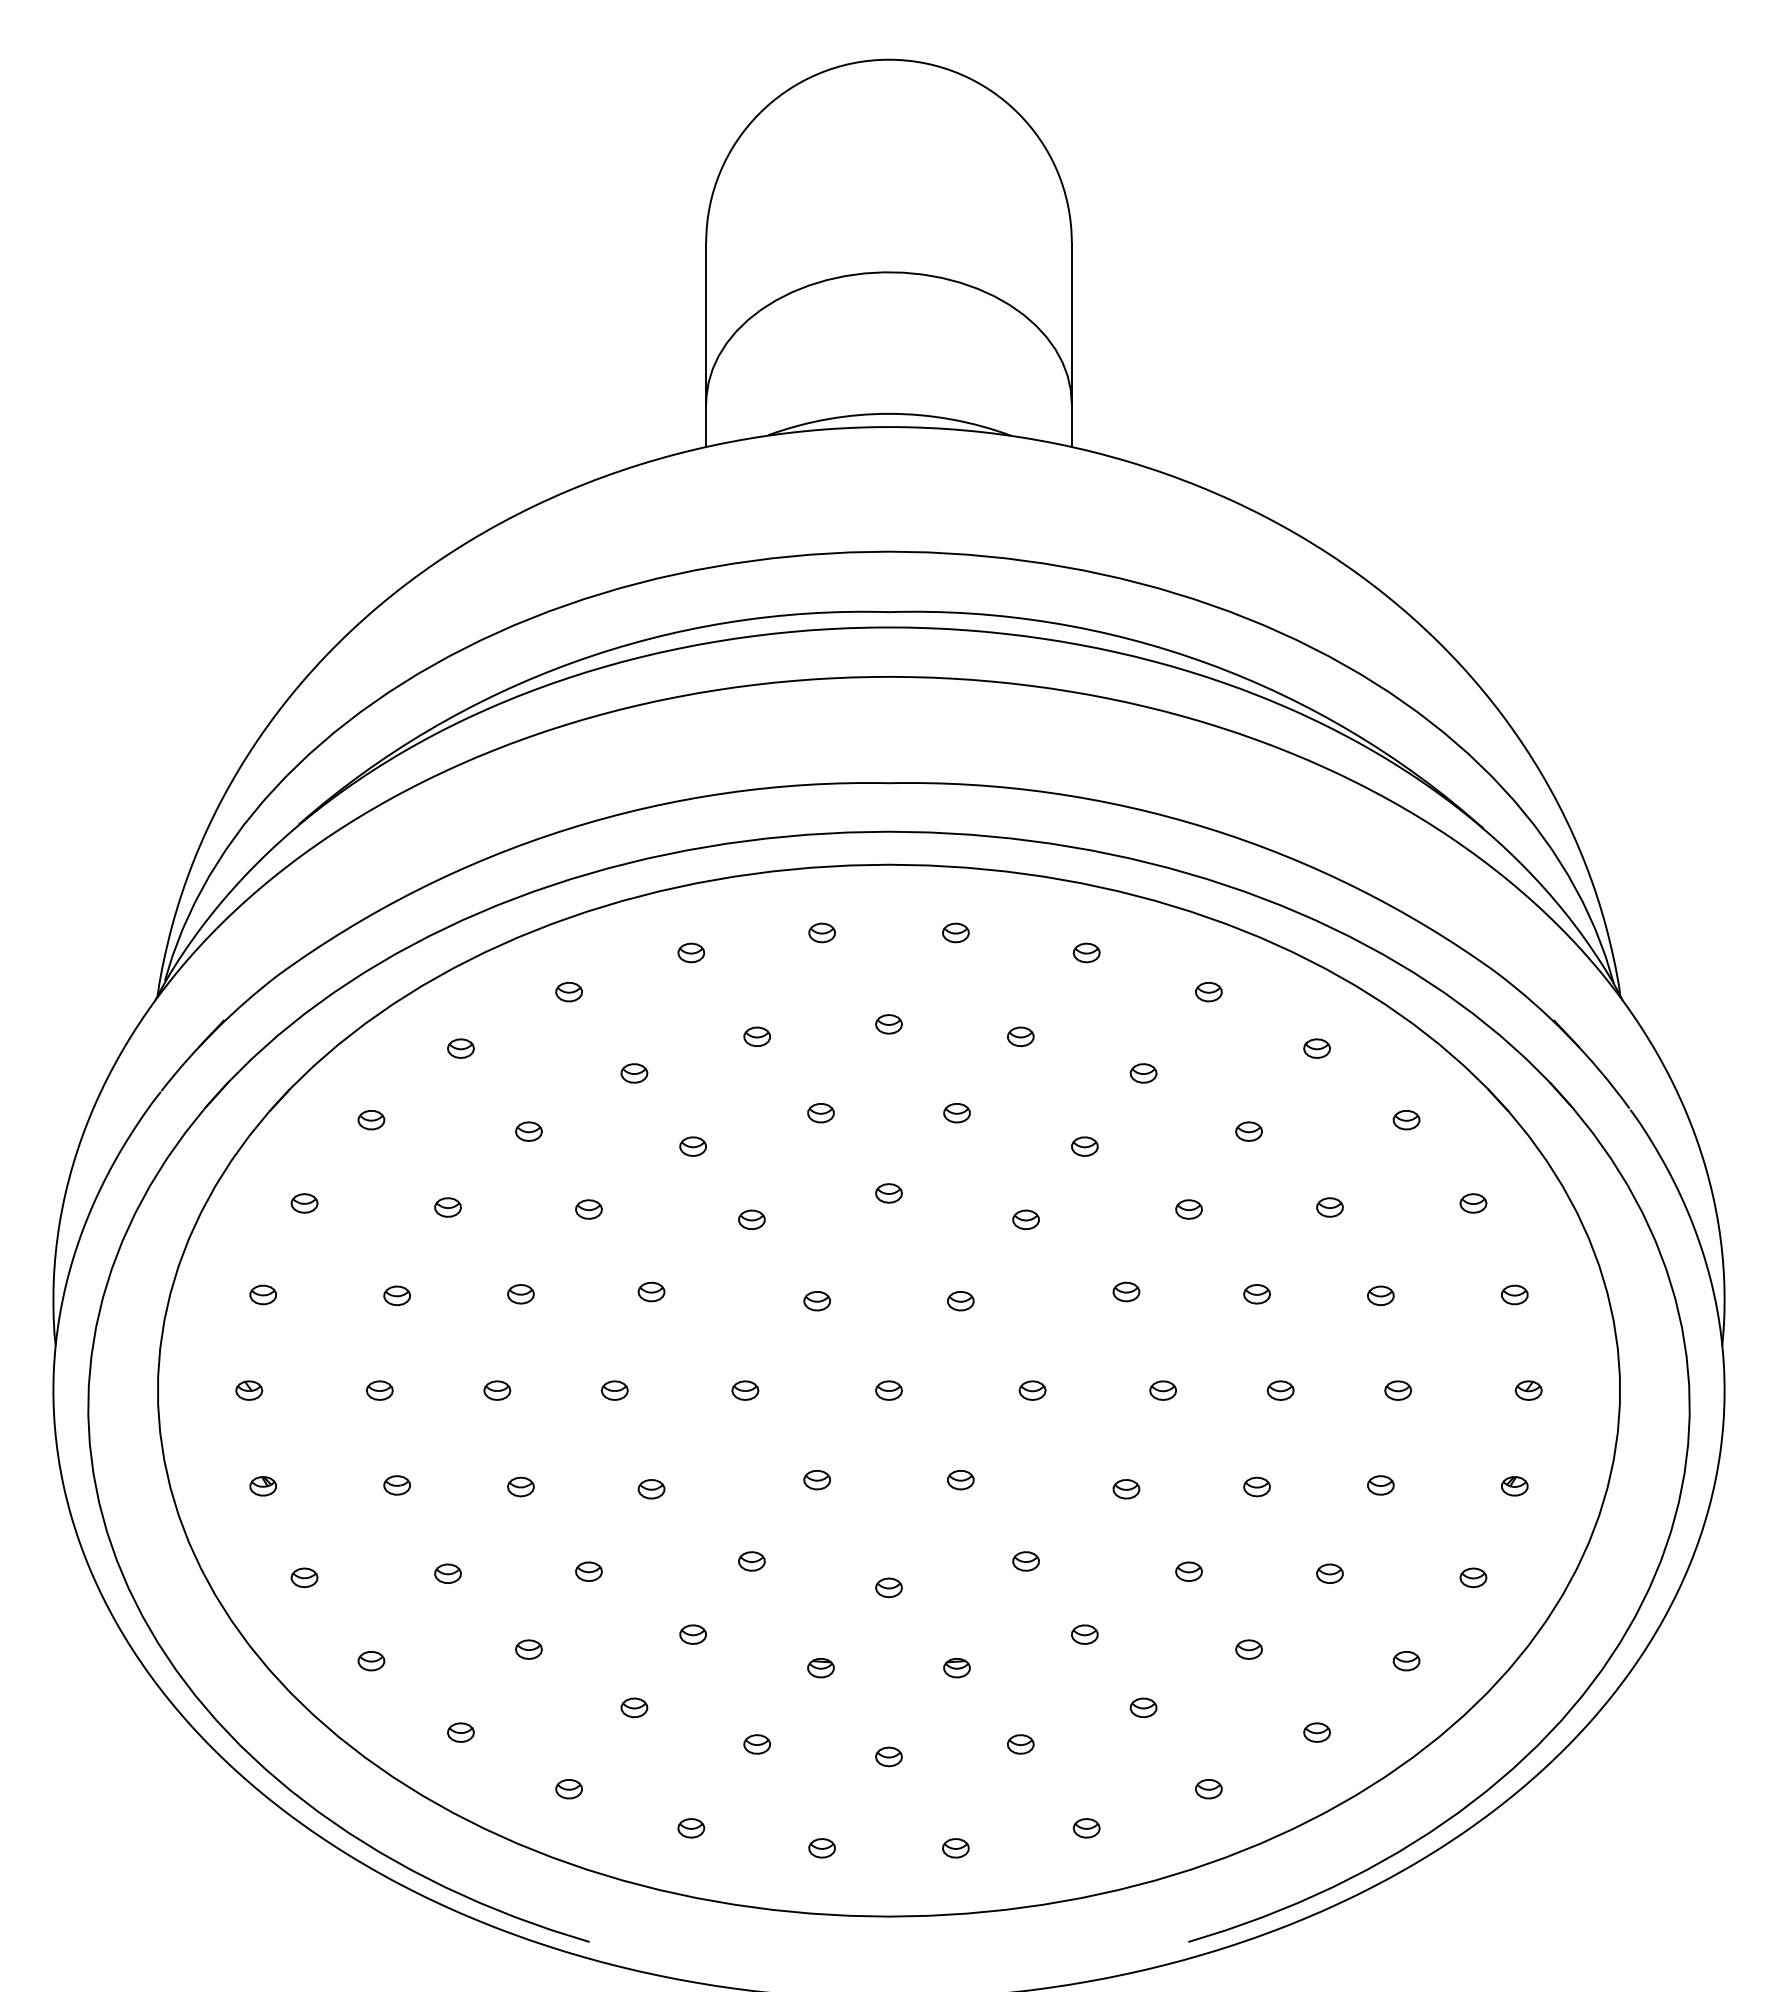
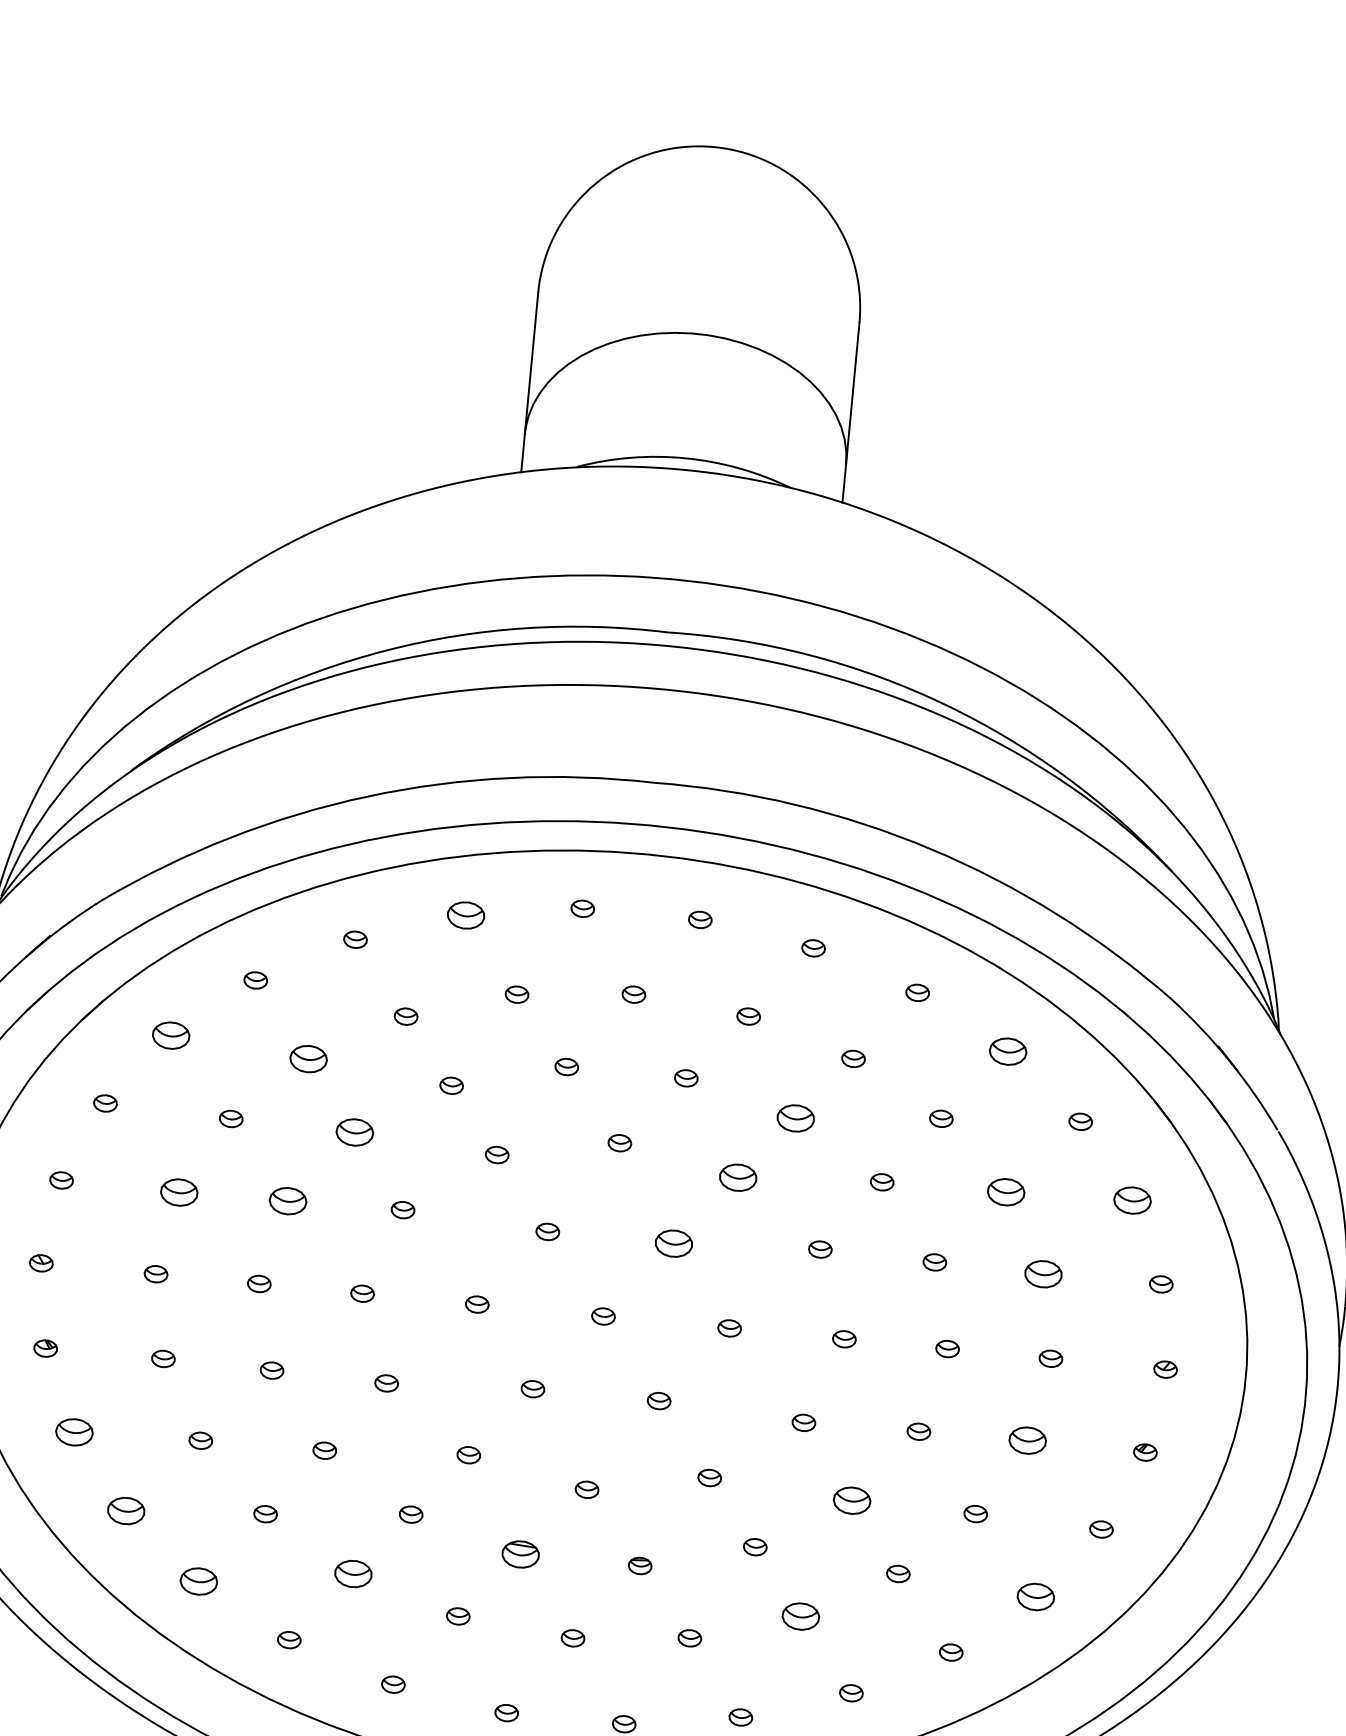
part: (691, 952) -> (466, 915), size x1.6
part: (1316, 1048) -> (1007, 1051), size x1.6
part: (371, 1120) -> (171, 1036), size x1.6
part: (528, 1131) -> (308, 1058), size x1.6
part: (1084, 1146) -> (795, 1118), size x1.6
part: (1473, 1203) -> (1132, 1200), size x1.6
part: (1329, 1207) -> (1005, 1192), size x1.6
part: (588, 1209) -> (354, 1132), size x1.6
part: (1025, 1219) -> (737, 1177), size x1.6
part: (520, 1294) -> (287, 1201), size x1.6
part: (396, 1295) -> (178, 1192), size x1.6
part: (1380, 1295) -> (1043, 1273), size x1.6
part: (960, 1301) -> (673, 1244), size x1.6
part: (1380, 1485) -> (1027, 1440), size x1.6
part: (1188, 1571) -> (851, 1500), size x1.6
part: (304, 1577) -> (74, 1432), size x1.6
part: (371, 1661) -> (126, 1511), size x1.6
part: (1406, 1661) -> (1035, 1597), size x1.6
part: (820, 1668) -> (520, 1554), size x1.6
part: (634, 1707) -> (353, 1573), size x1.6
part: (1143, 1707) -> (800, 1616), size x1.6
part: (460, 1732) -> (198, 1581), size x1.6

